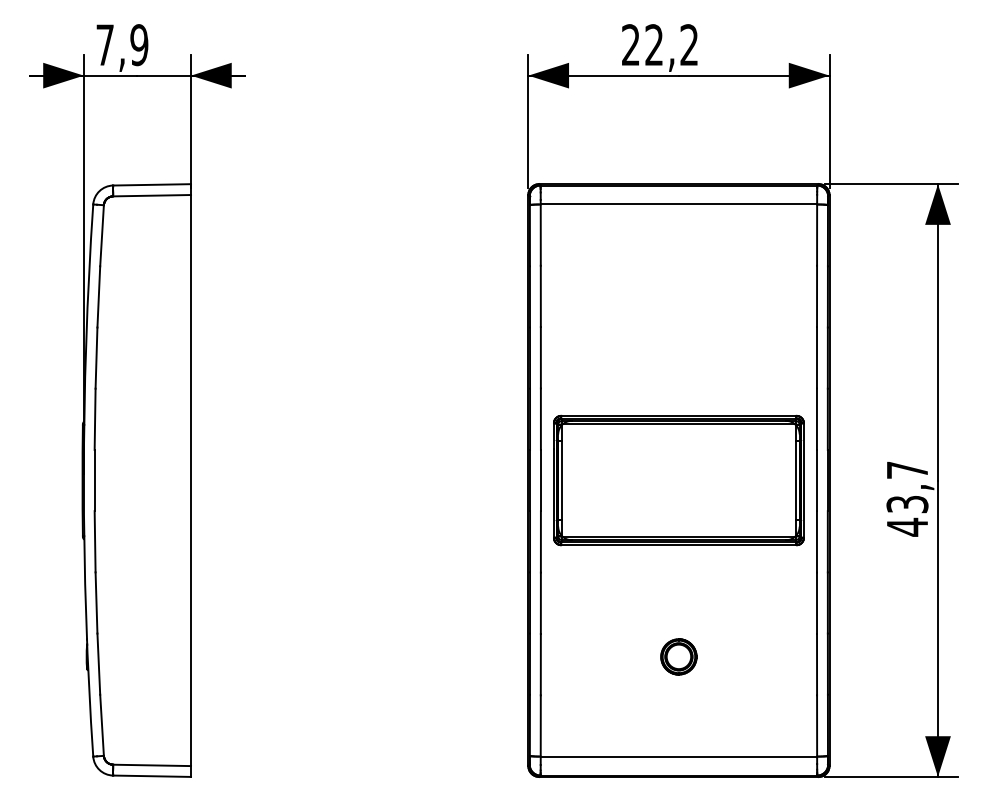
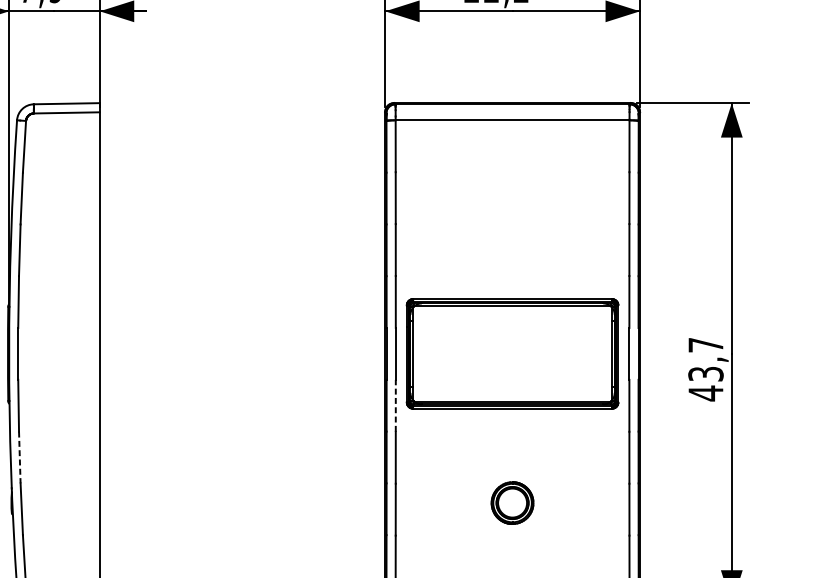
line: (540, 541) -> (395, 405), solid -> dashed
line: (96, 602) -> (19, 457), solid -> dashed
part: (678, 656) -> (512, 502), size x1.4

